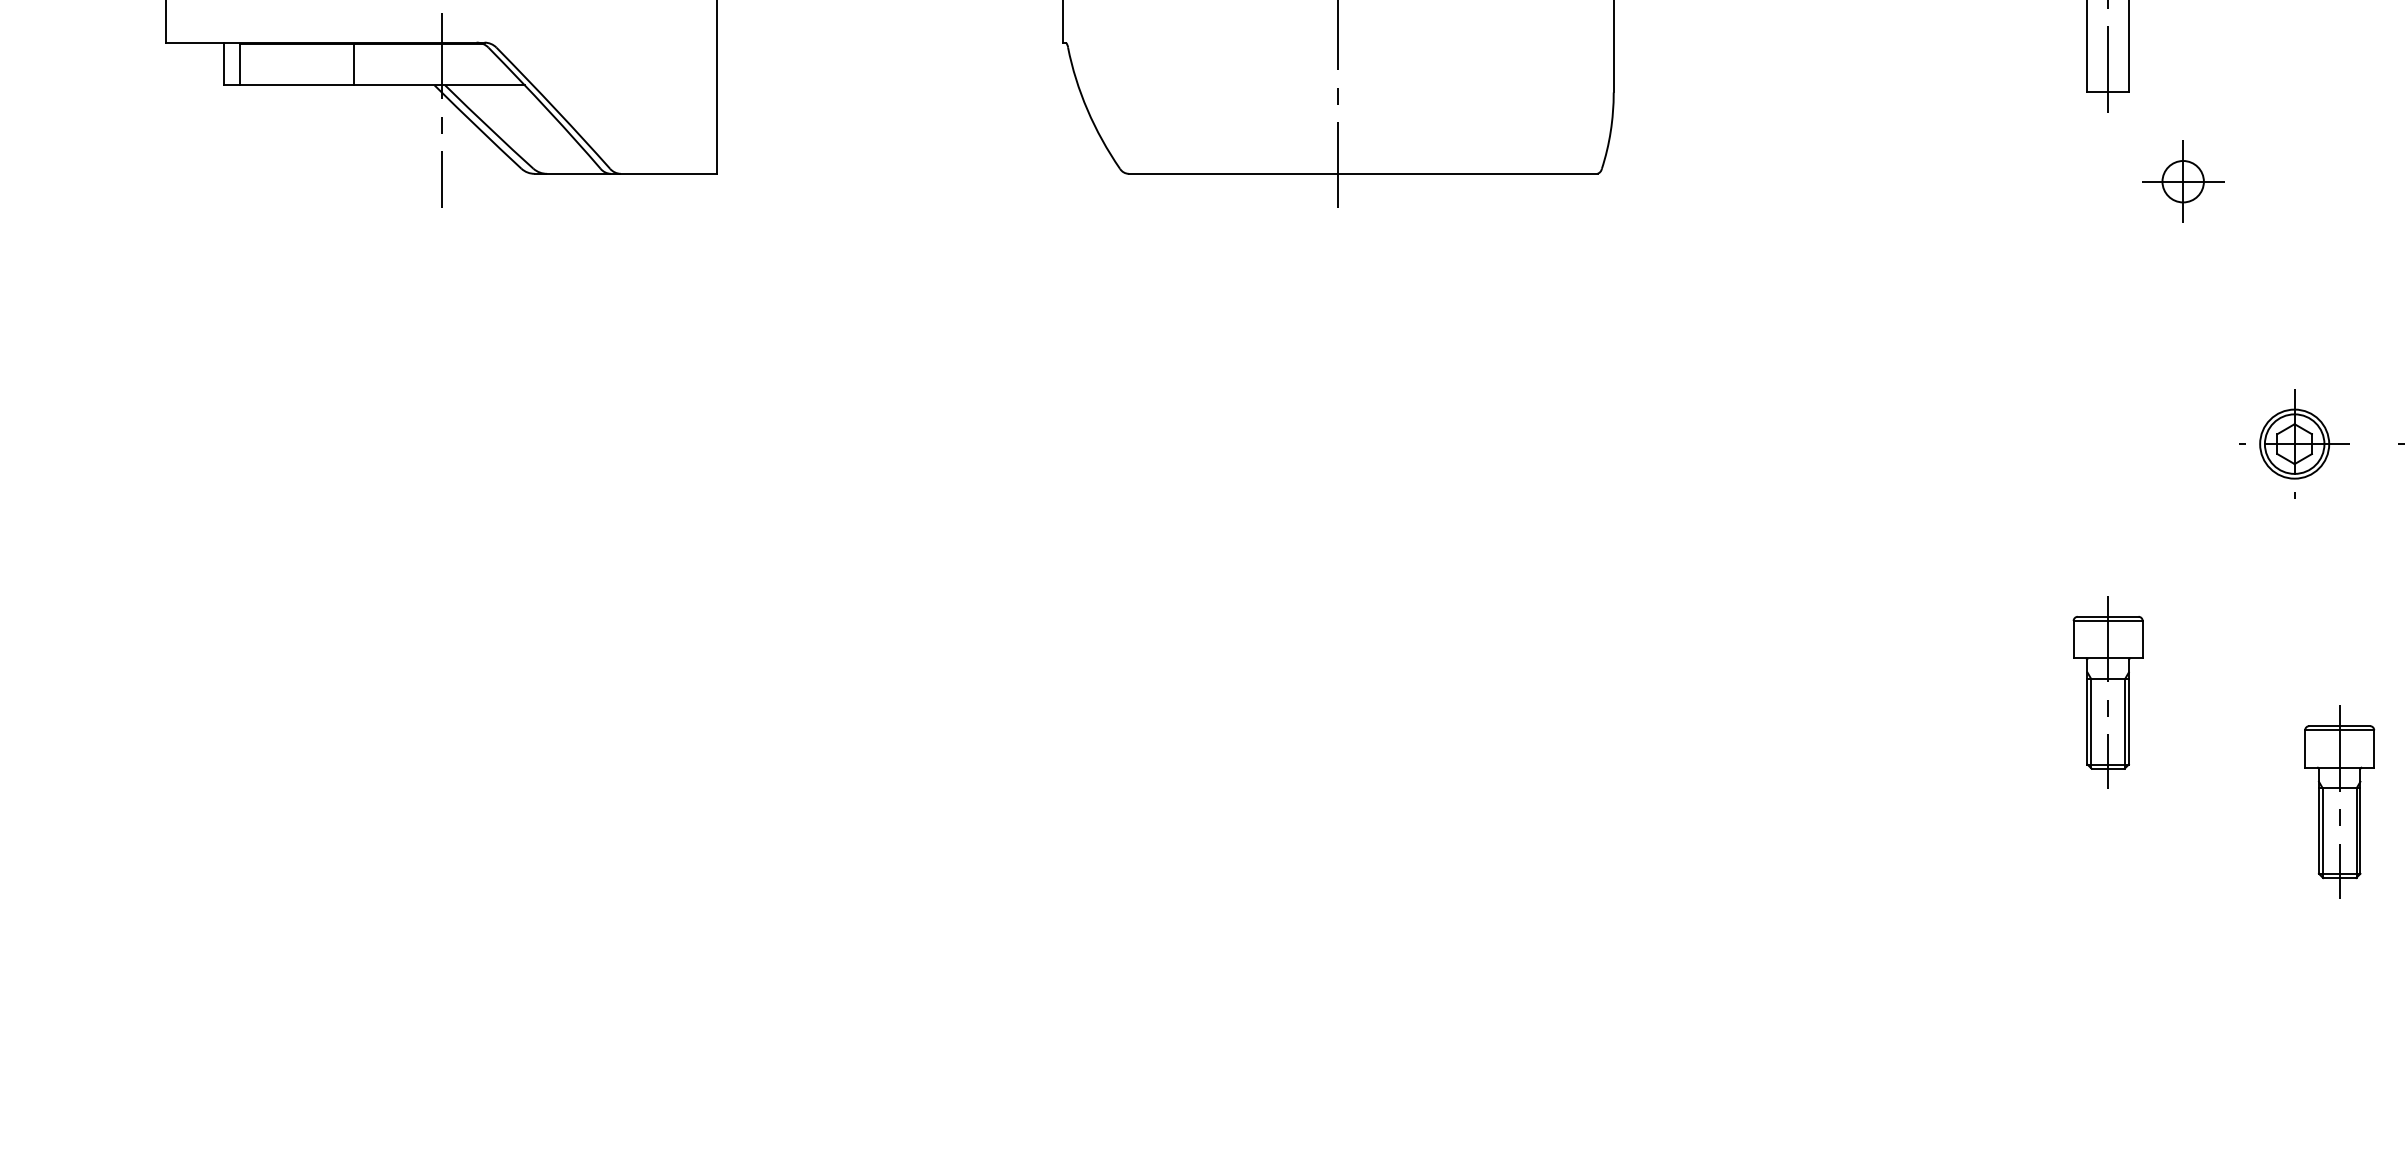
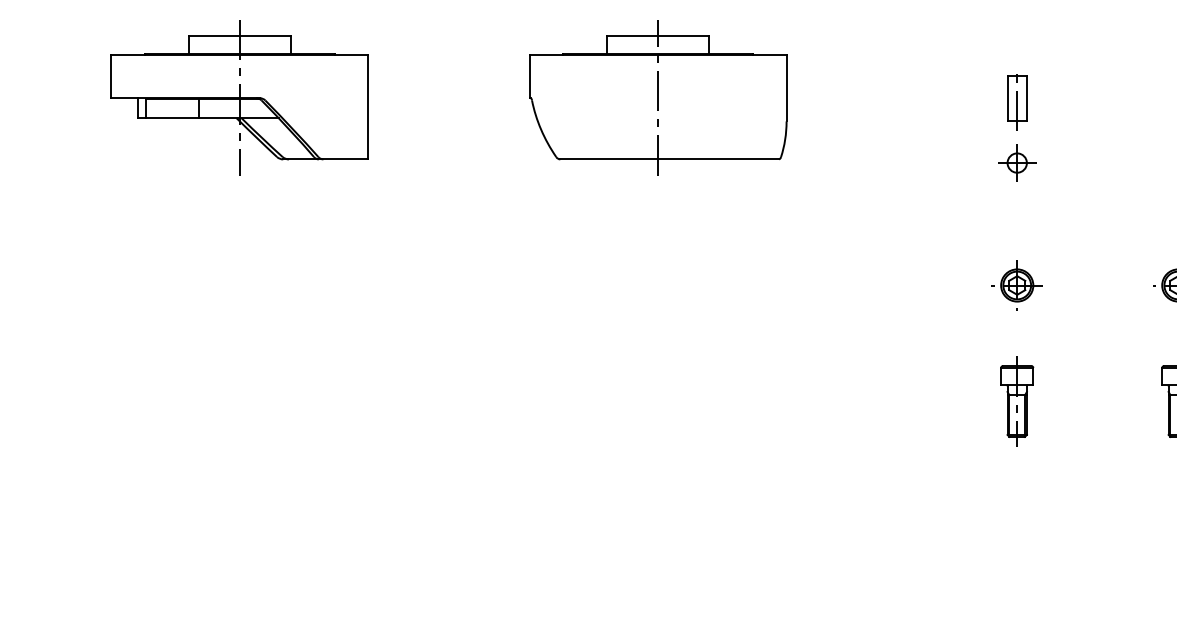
part: (2183, 180) -> (1017, 162), moved
part: (2293, 444) -> (1016, 285), moved
part: (2340, 802) -> (1125, 452), removed

